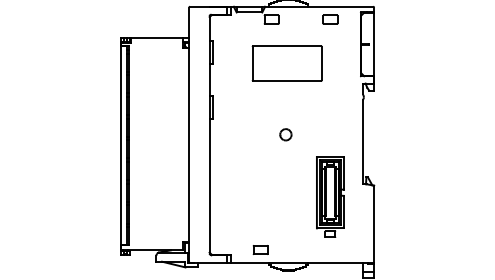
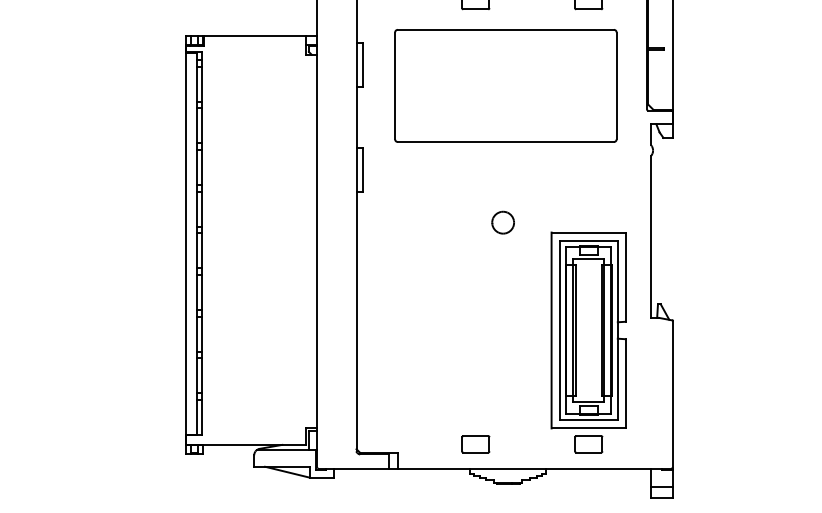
part: (286, 63) -> (504, 85), size x1.67
part: (330, 196) -> (588, 341), size x1.43
part: (260, 249) -> (475, 443), moved

